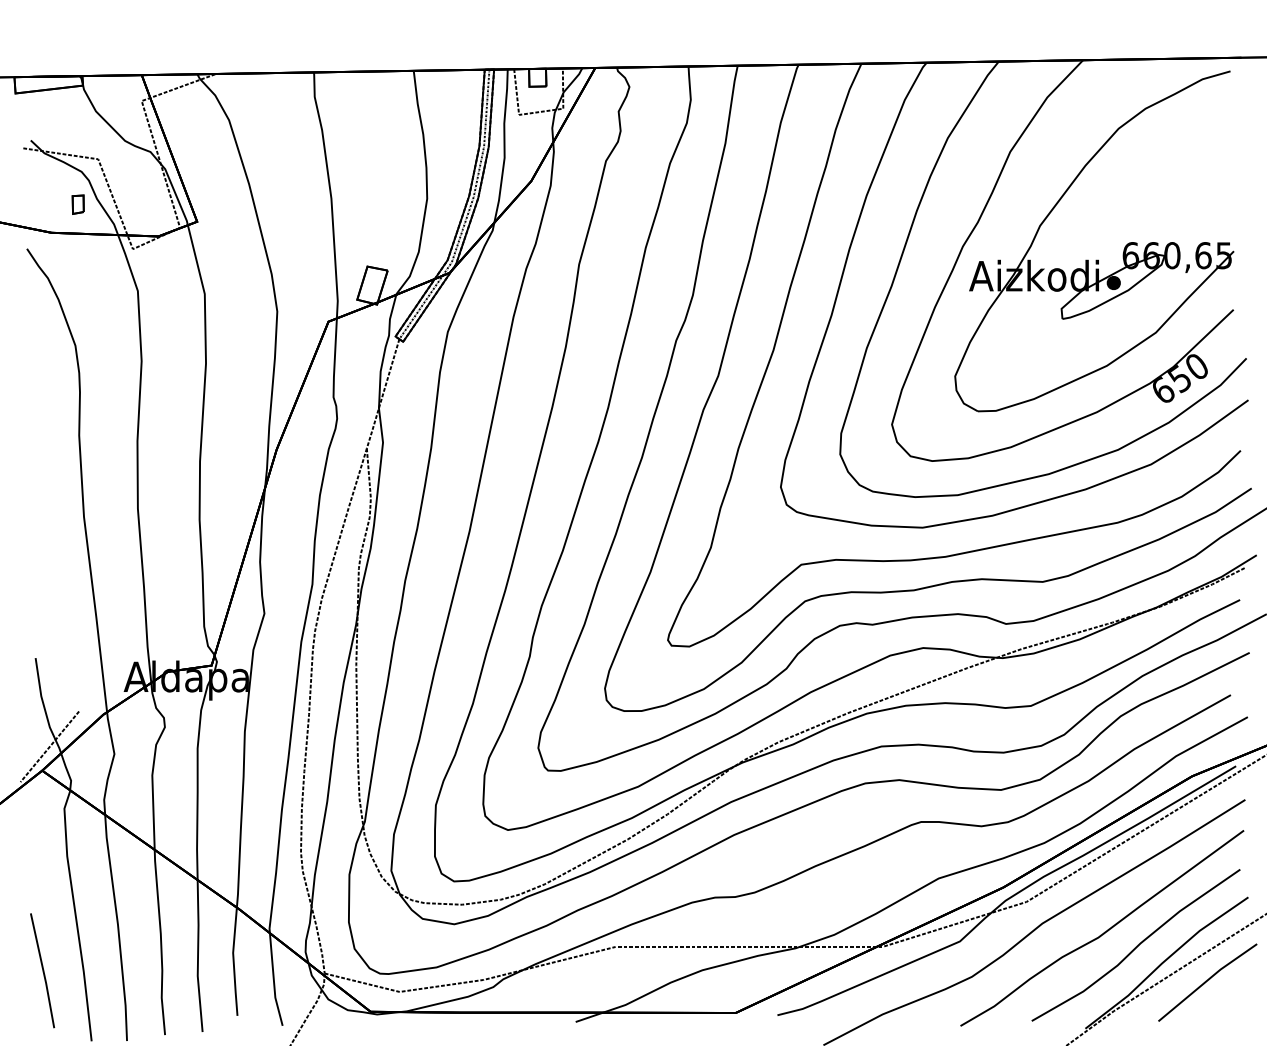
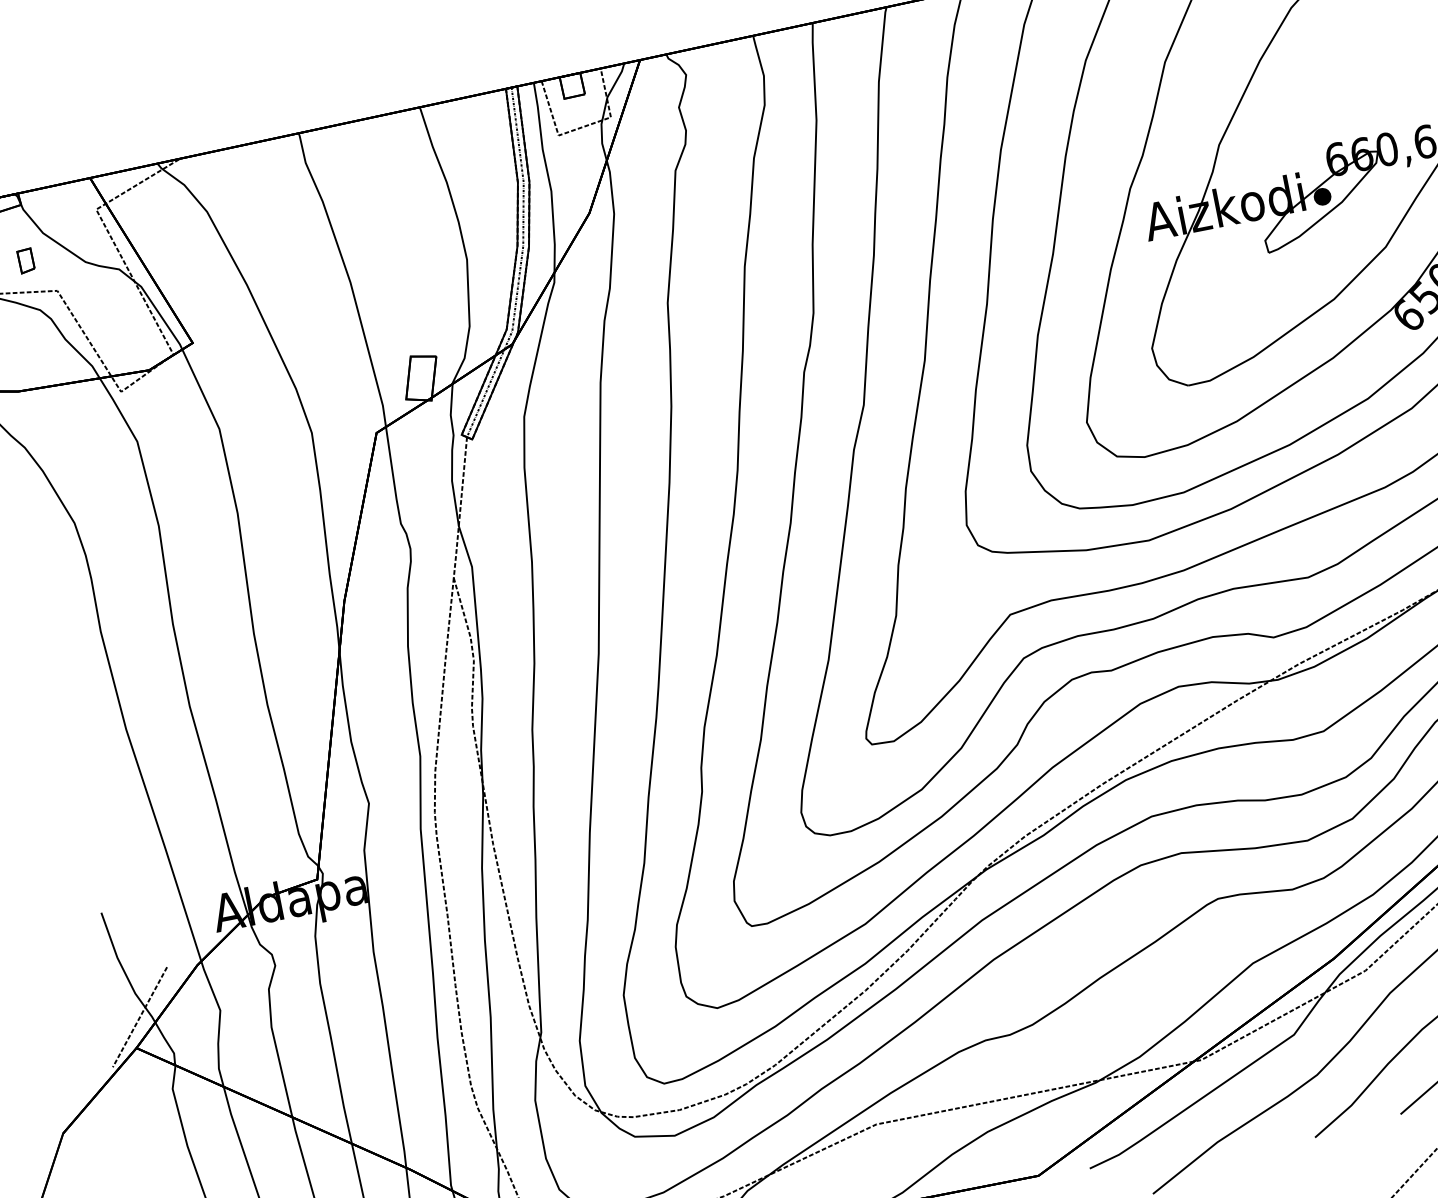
part: (77, 204) -> (25, 260), moved

